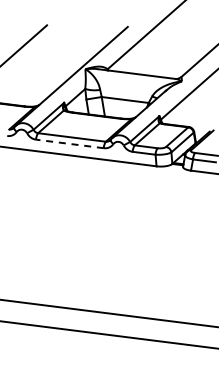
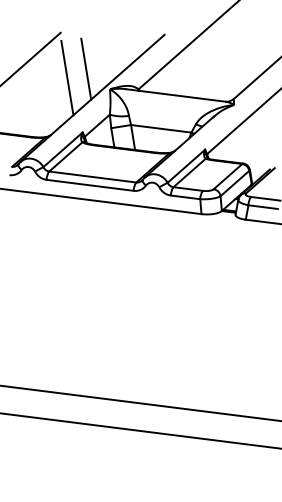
line: (66, 53) -> (85, 69), added
line: (51, 60) -> (66, 78), added
line: (69, 143) -> (89, 184), dashed -> solid

